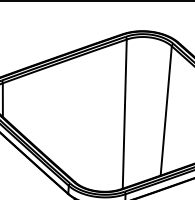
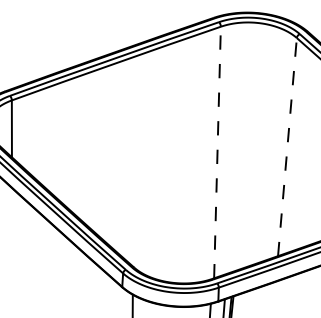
line: (166, 110) -> (287, 146), solid -> dashed
line: (124, 114) -> (217, 153), solid -> dashed

